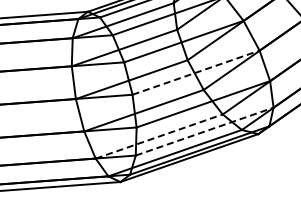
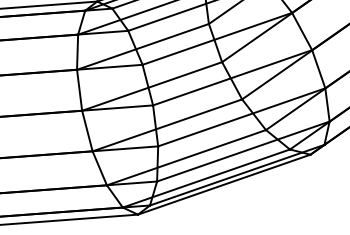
line: (196, 72) -> (233, 77), dashed -> solid
line: (204, 131) -> (243, 151), dashed -> solid
line: (159, 136) -> (186, 157), dashed -> solid

